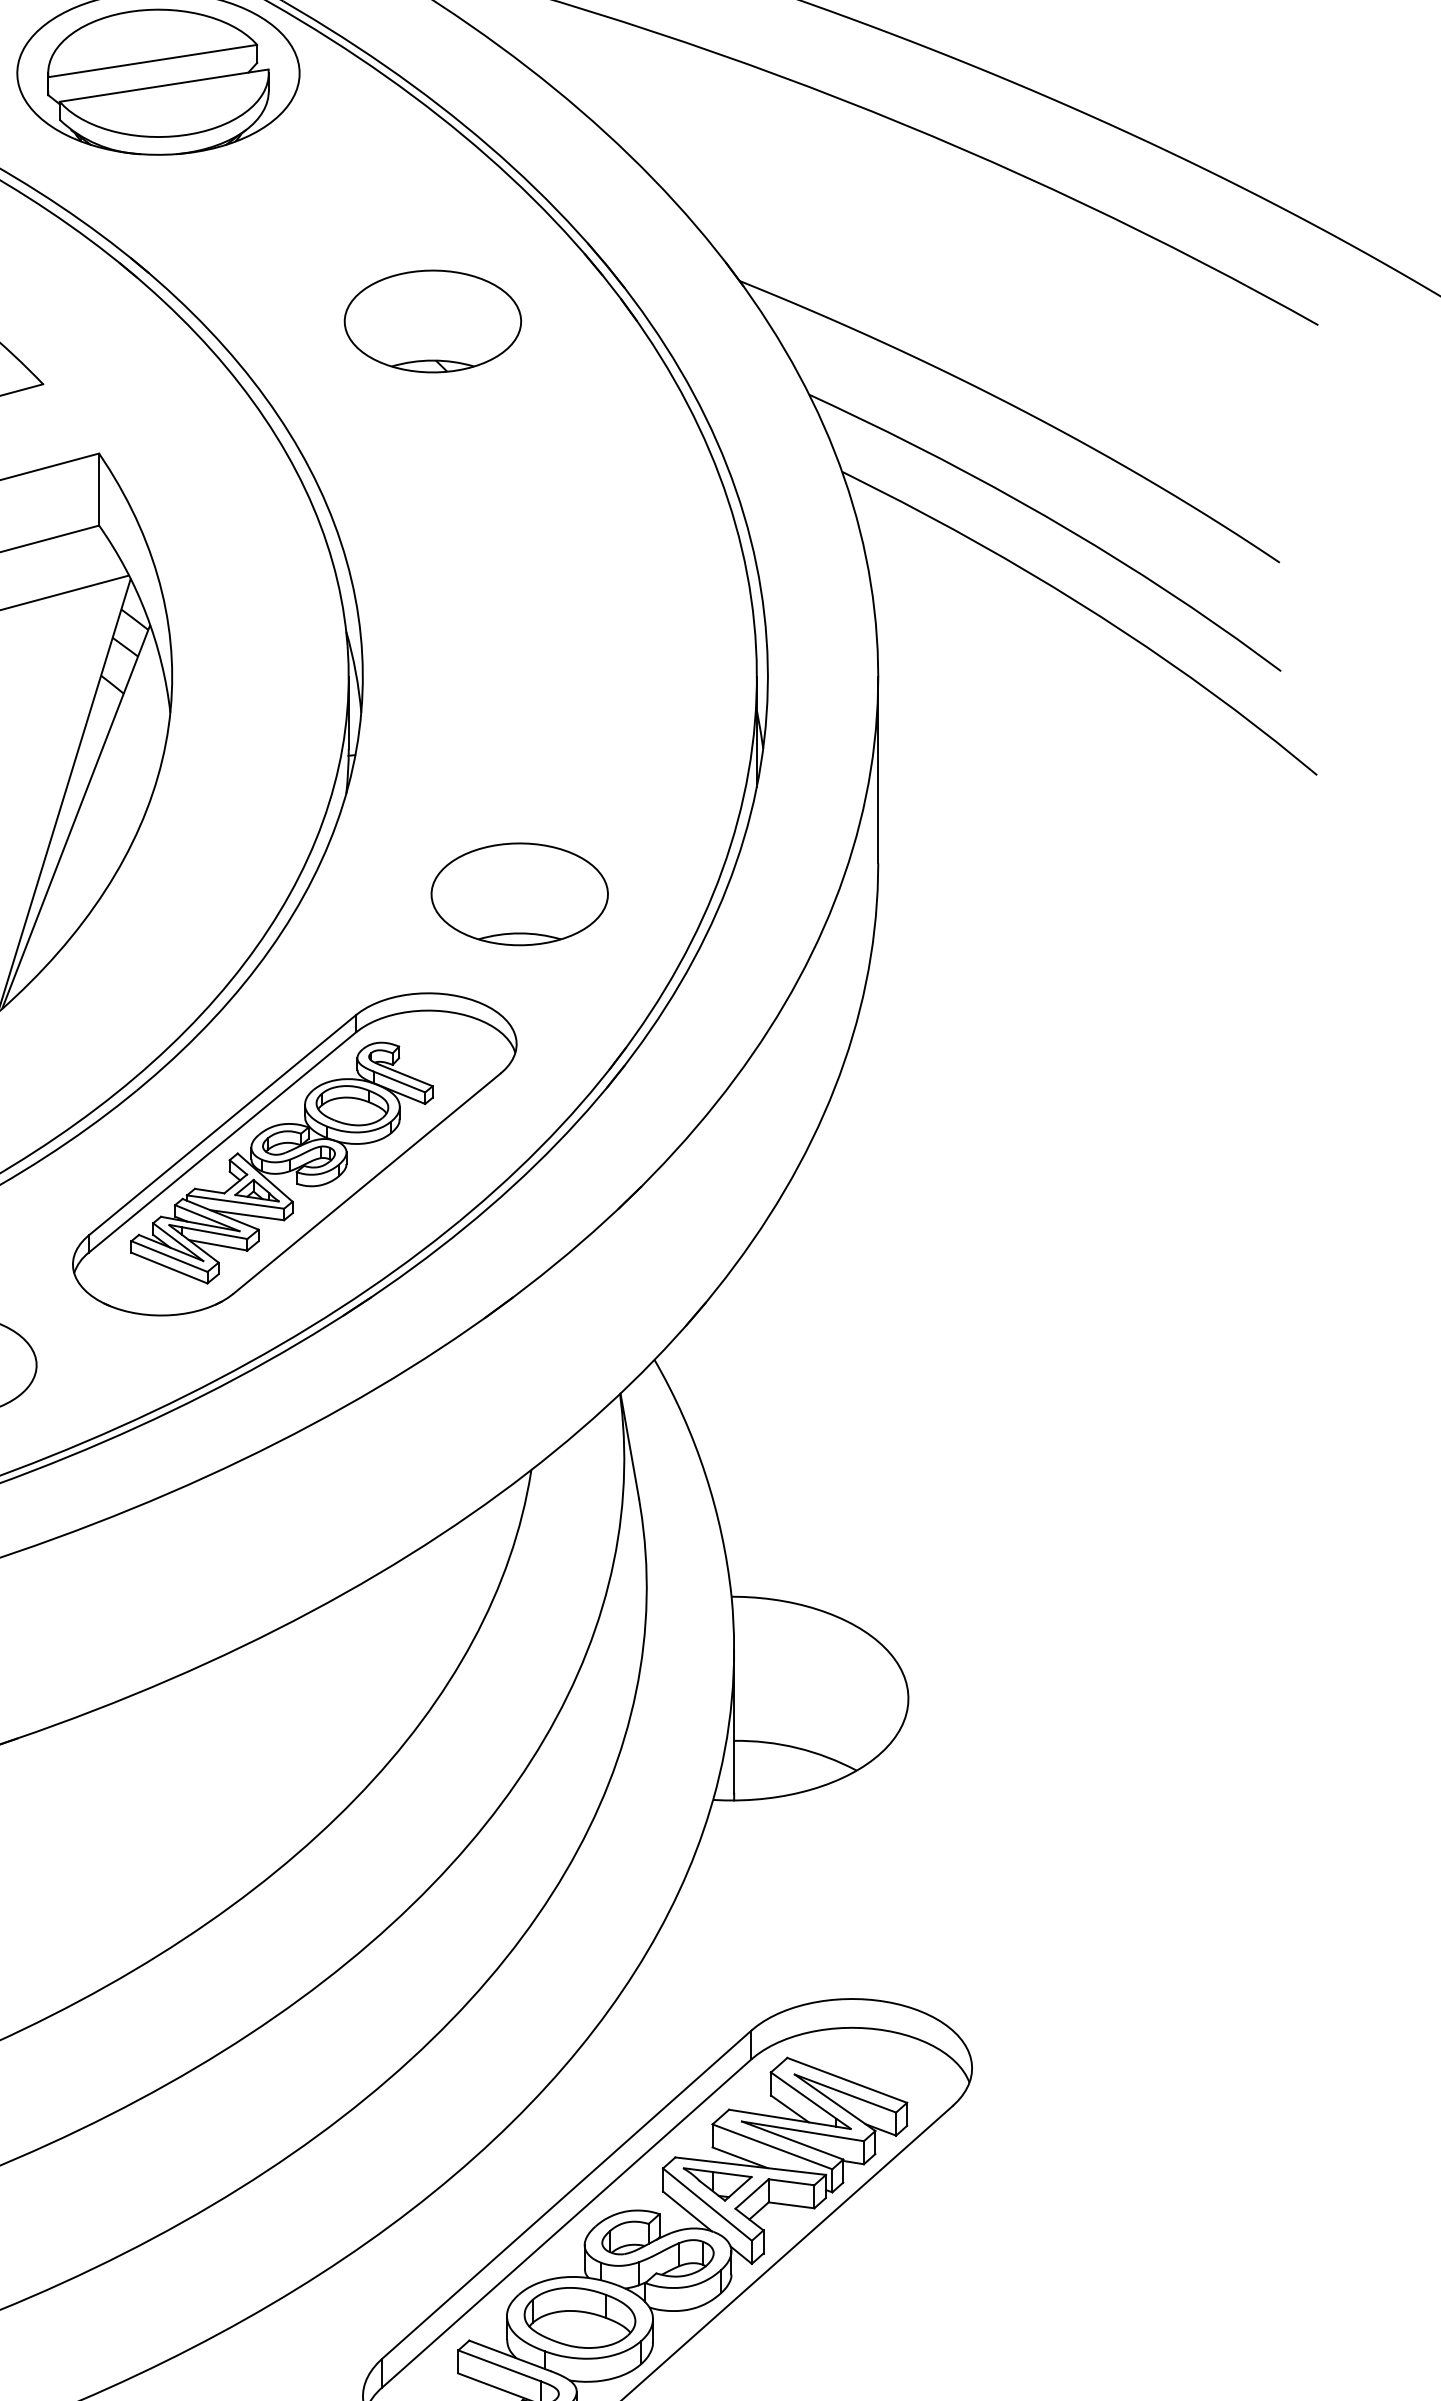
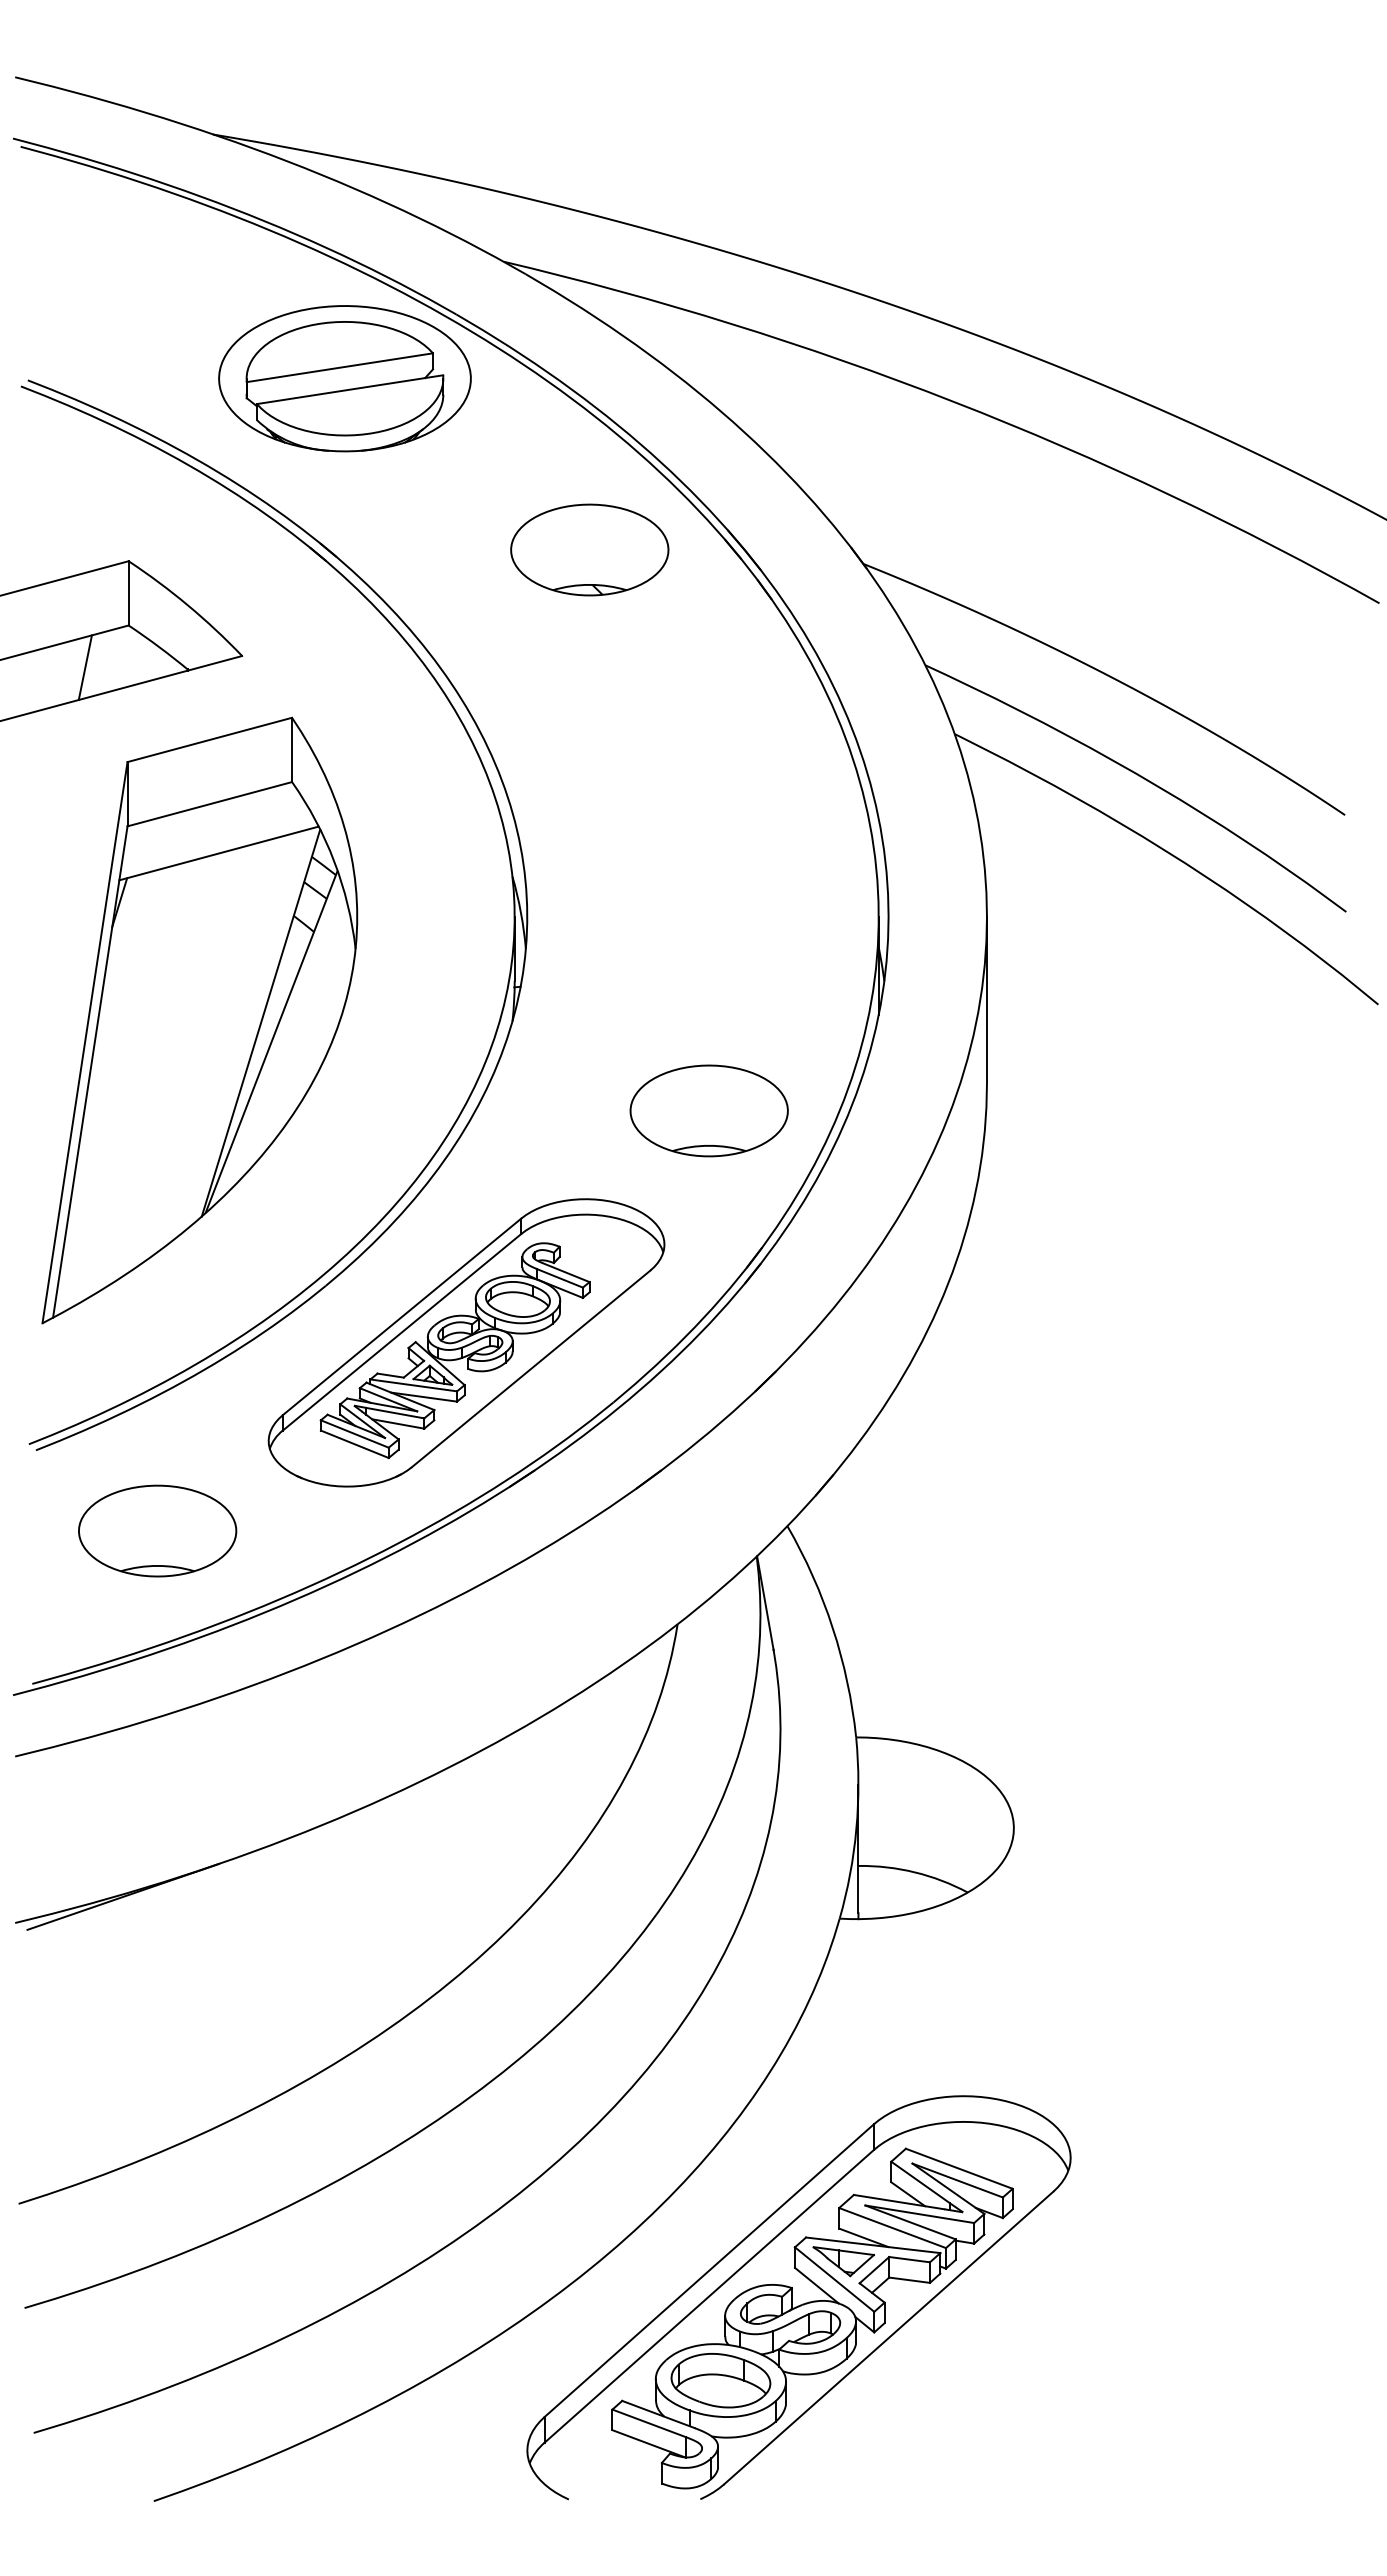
part: (432, 320) -> (589, 549), moved
part: (518, 893) -> (708, 1110), moved

